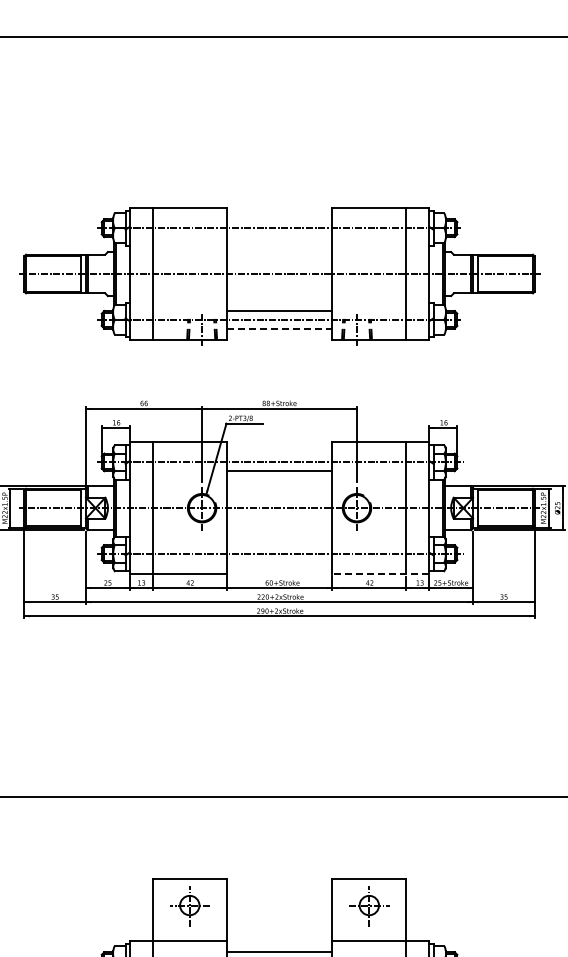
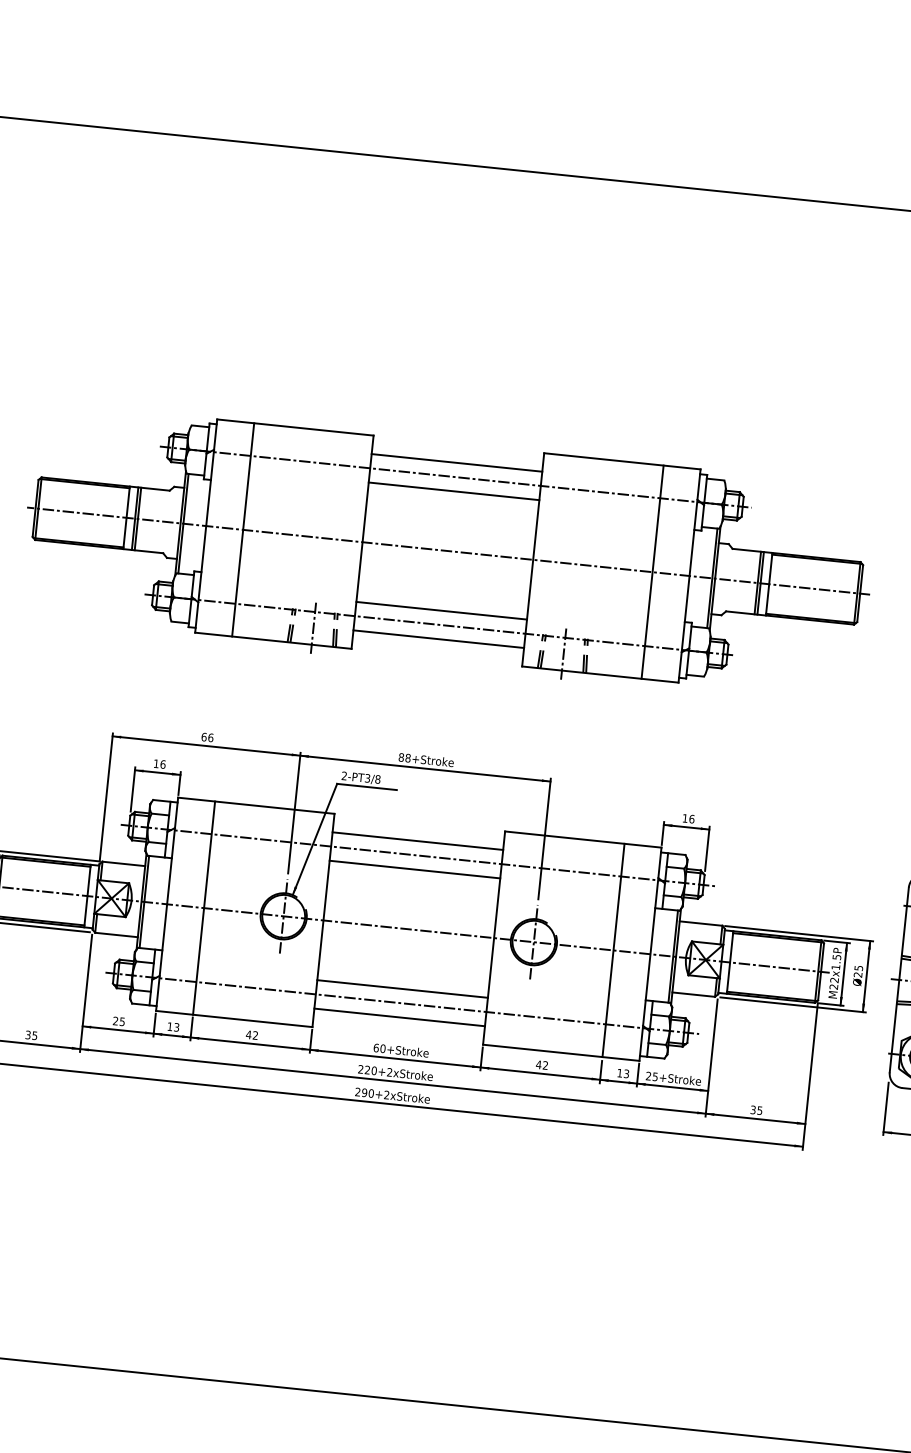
line: (279, 219) -> (456, 462), added
line: (279, 237) -> (453, 491), added
line: (279, 328) -> (438, 638), dashed -> solid
line: (279, 453) -> (417, 840), added
line: (279, 545) -> (402, 989), added
line: (279, 562) -> (399, 1017), added
line: (380, 574) -> (560, 1053), dashed -> solid

